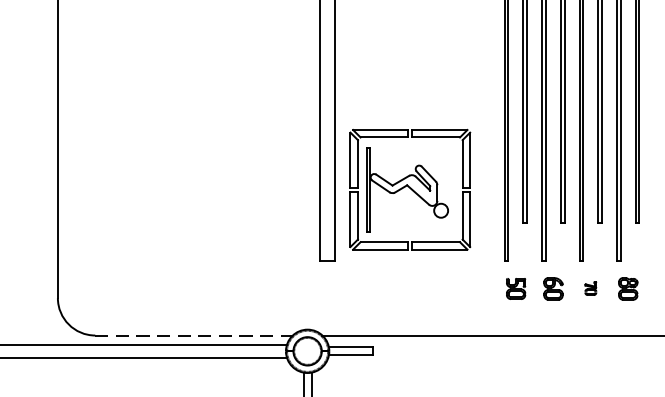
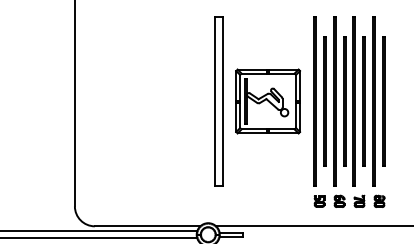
part: (411, 189) -> (268, 101), moved
part: (590, 287) -> (359, 200), size x1.67
line: (193, 335) -> (147, 226), dashed -> solid

